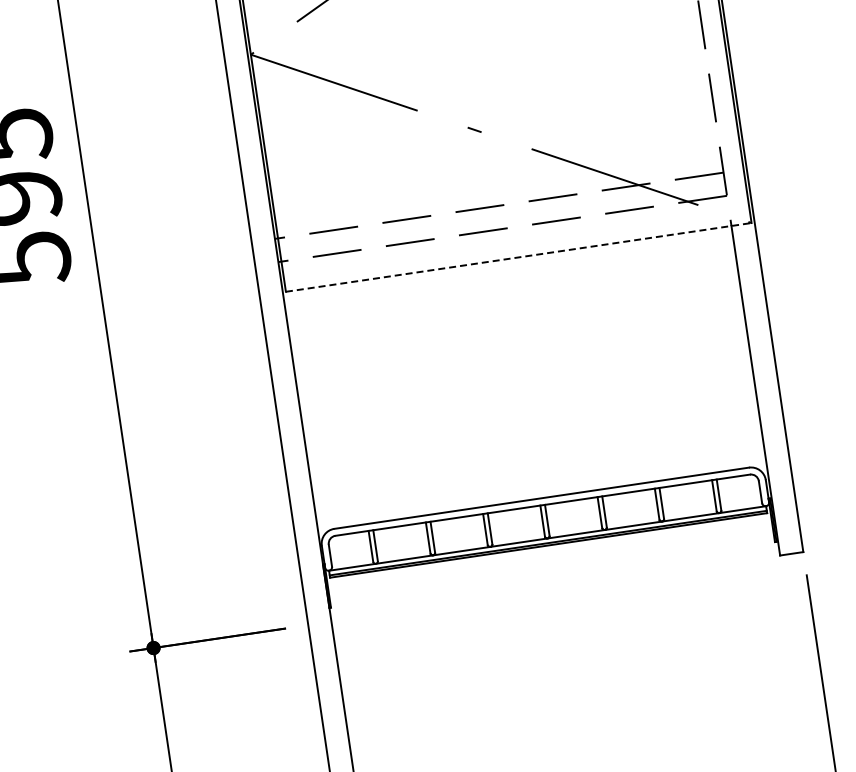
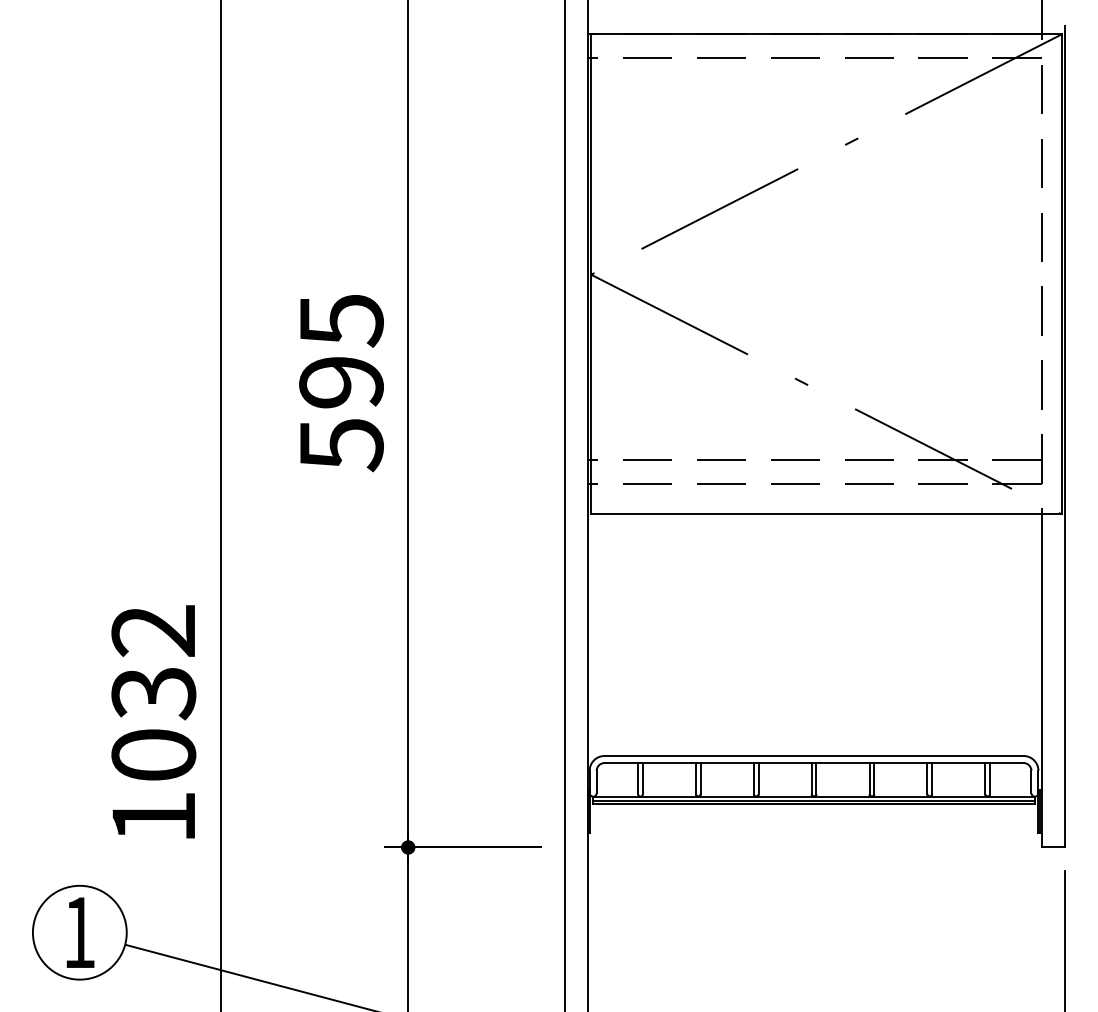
line: (519, 257) -> (827, 514), dashed -> solid

